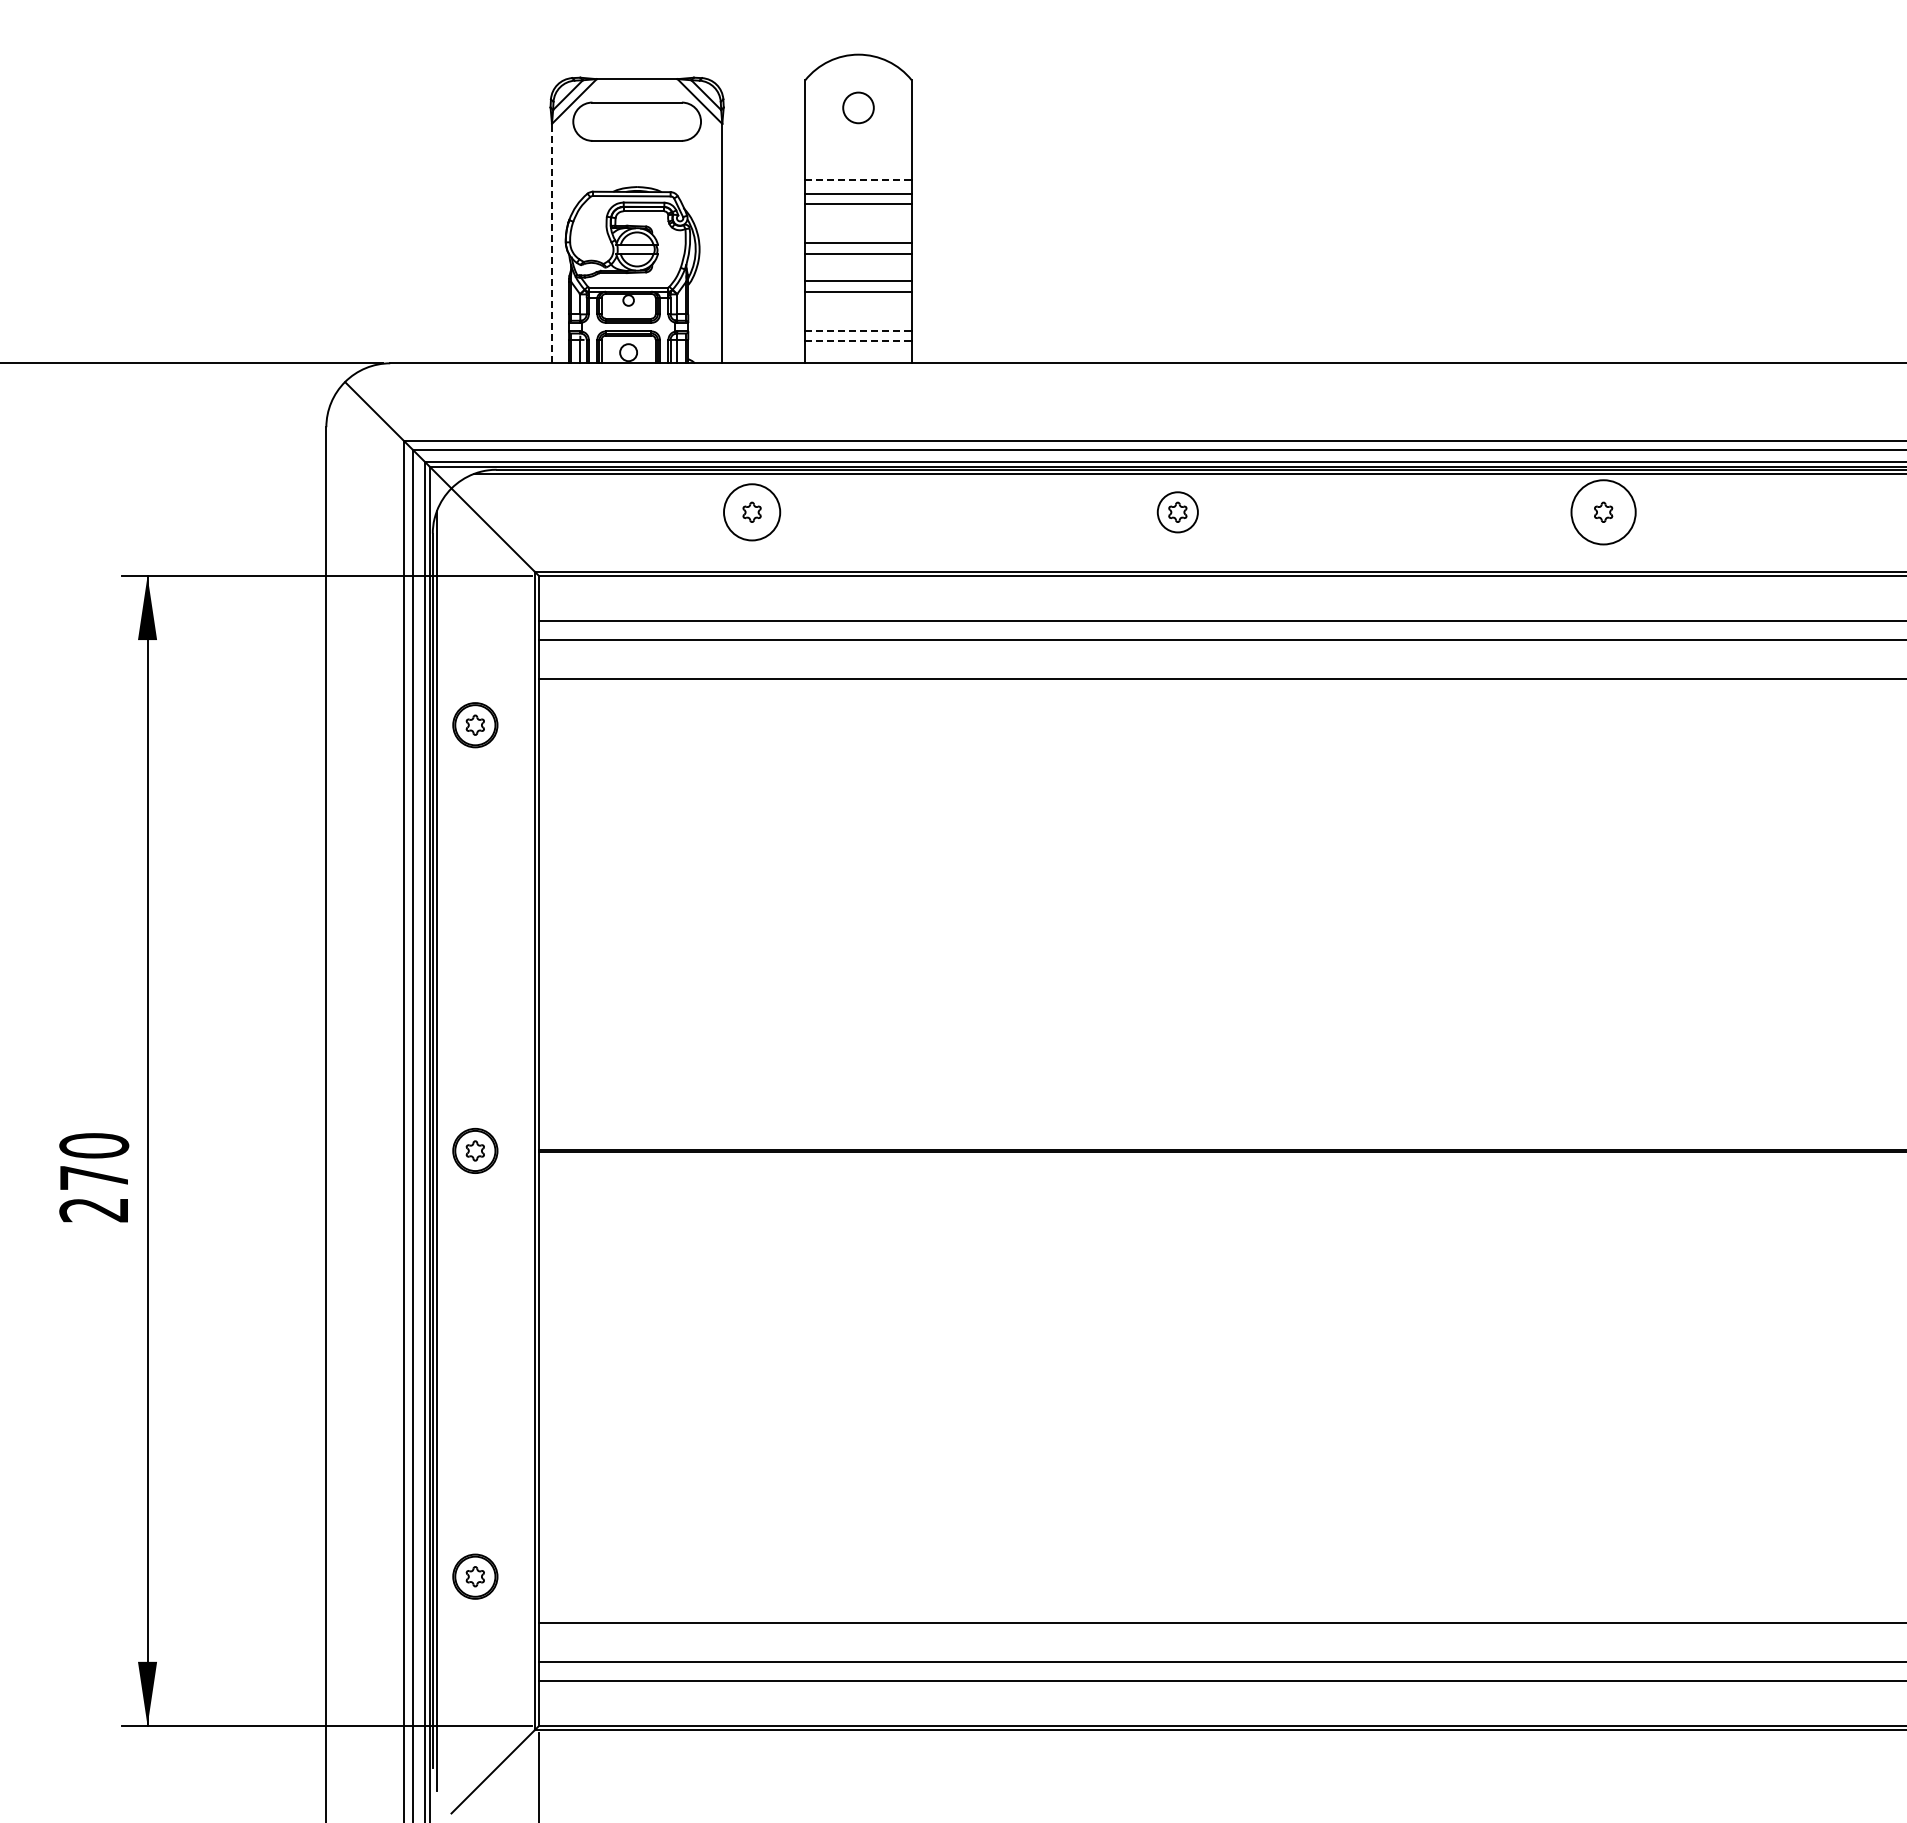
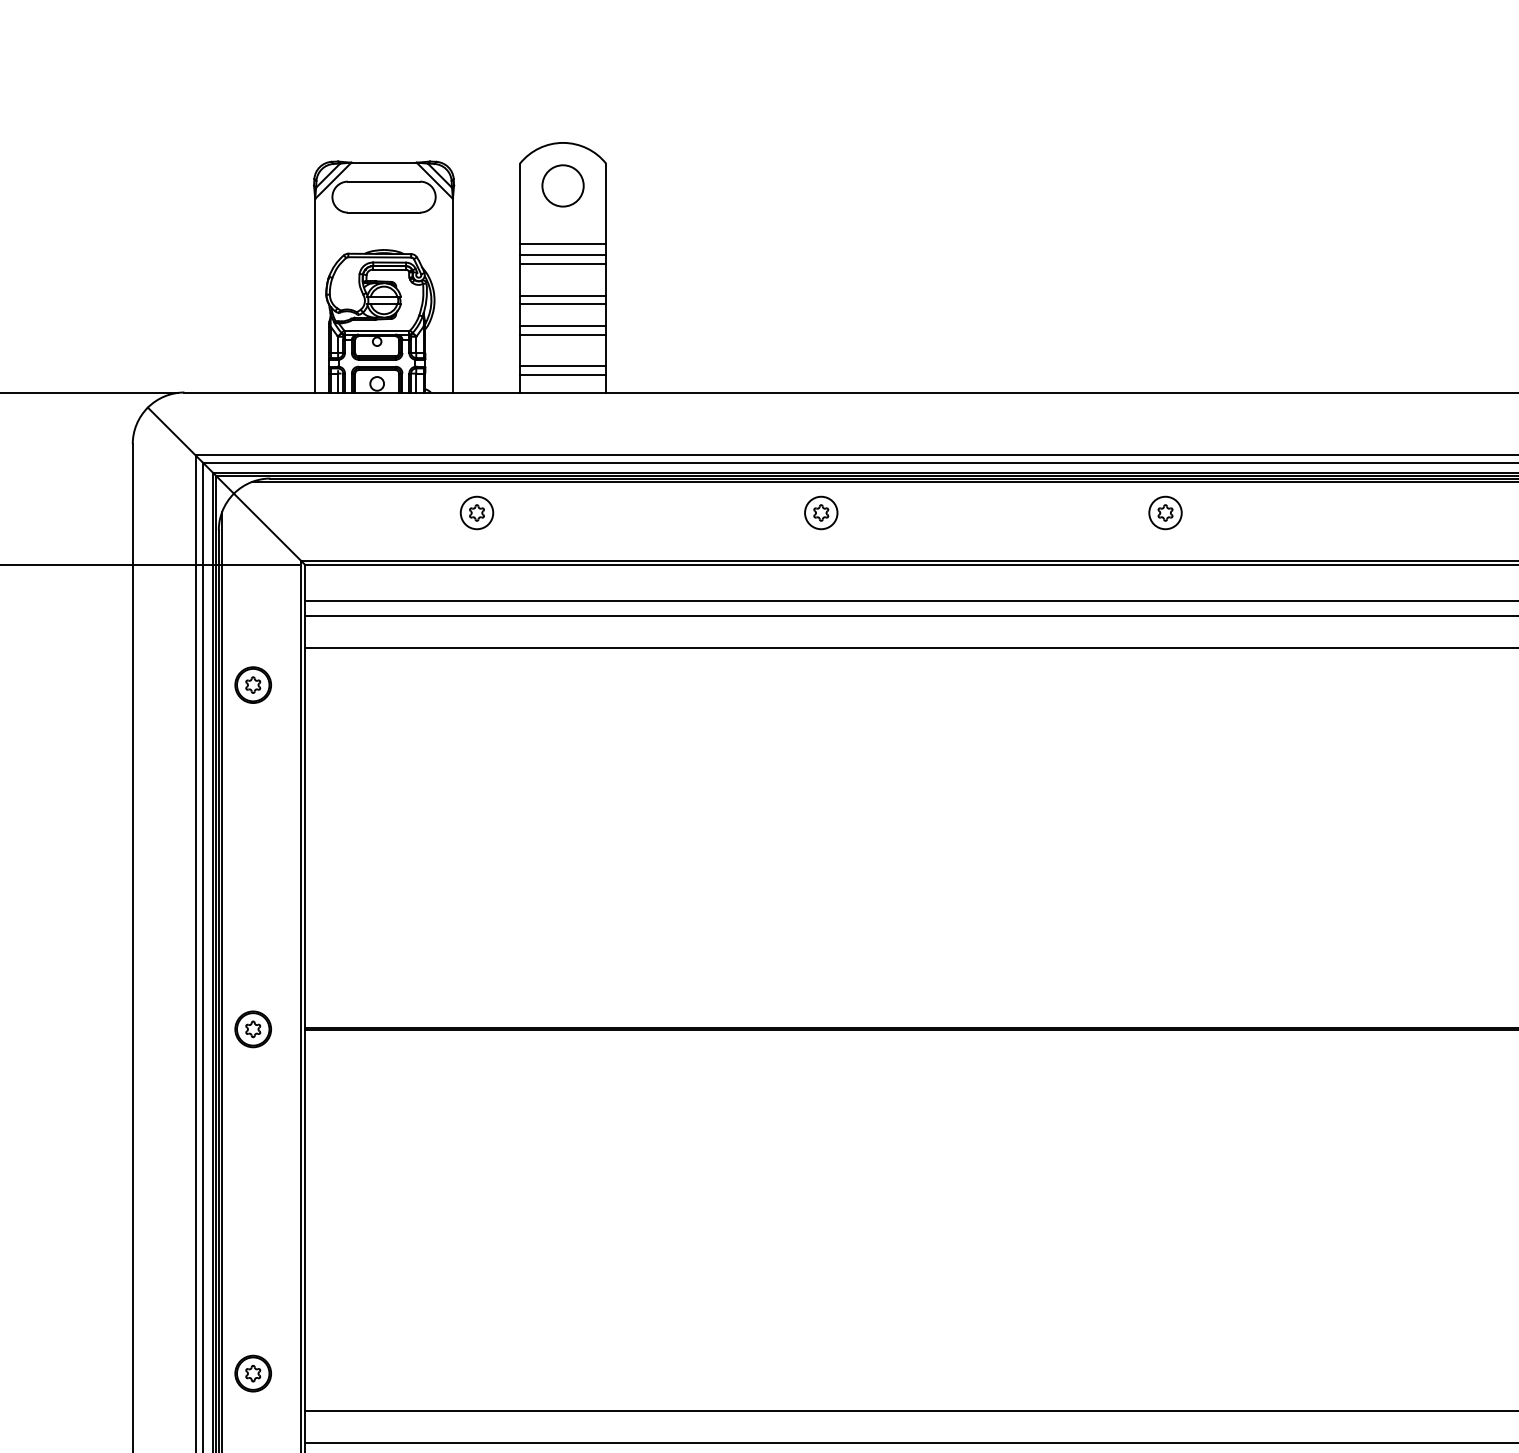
circle: (858, 107) -> (563, 185), size x1.67
line: (859, 180) -> (563, 244), dashed -> solid
line: (552, 243) -> (315, 295), dashed -> solid
line: (859, 330) -> (563, 365), dashed -> solid
line: (859, 341) -> (563, 374), dashed -> solid
circle: (752, 512) -> (477, 513), size x0.71
circle: (1603, 512) -> (1165, 513), size x0.62

